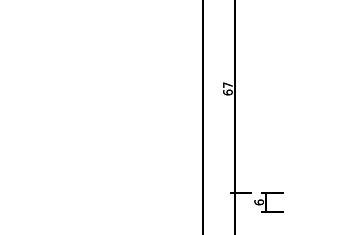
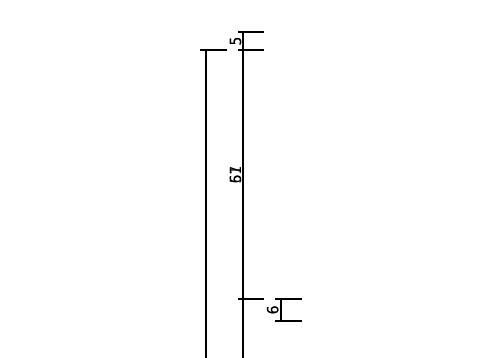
text: (228, 88) -> (235, 174), 67 -> 51

